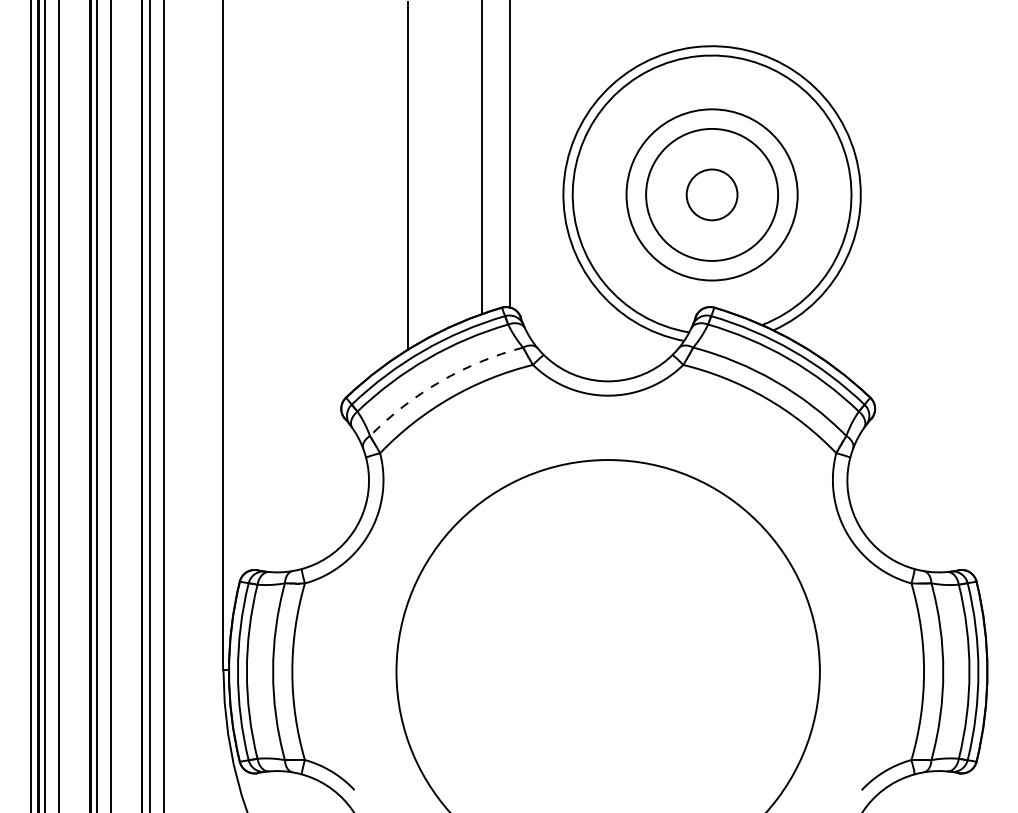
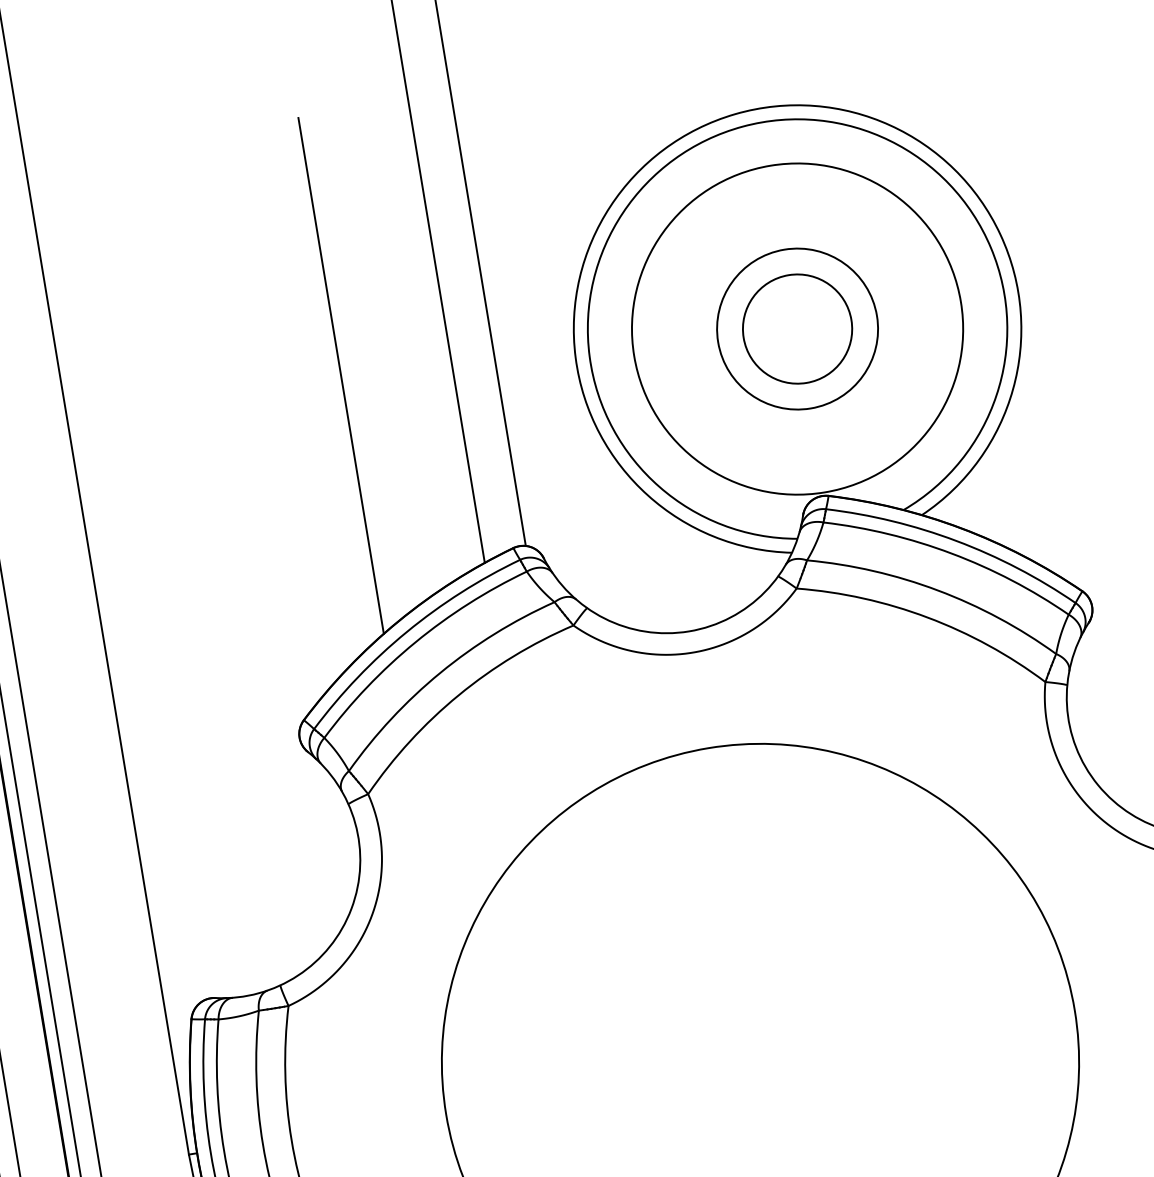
circle: (711, 194) -> (796, 328), size x0.62
circle: (711, 194) -> (796, 328), size x1.43
circle: (712, 194) -> (798, 328), size x1.67
arc: (440, 381) -> (440, 672), dashed -> solid

